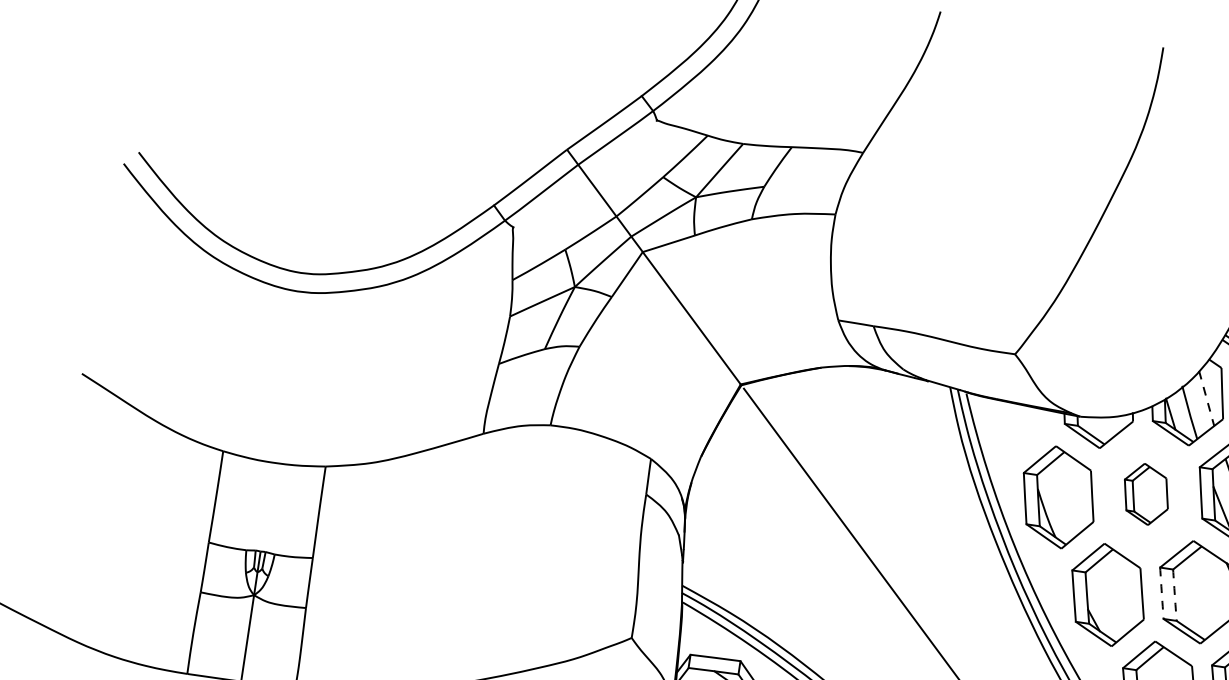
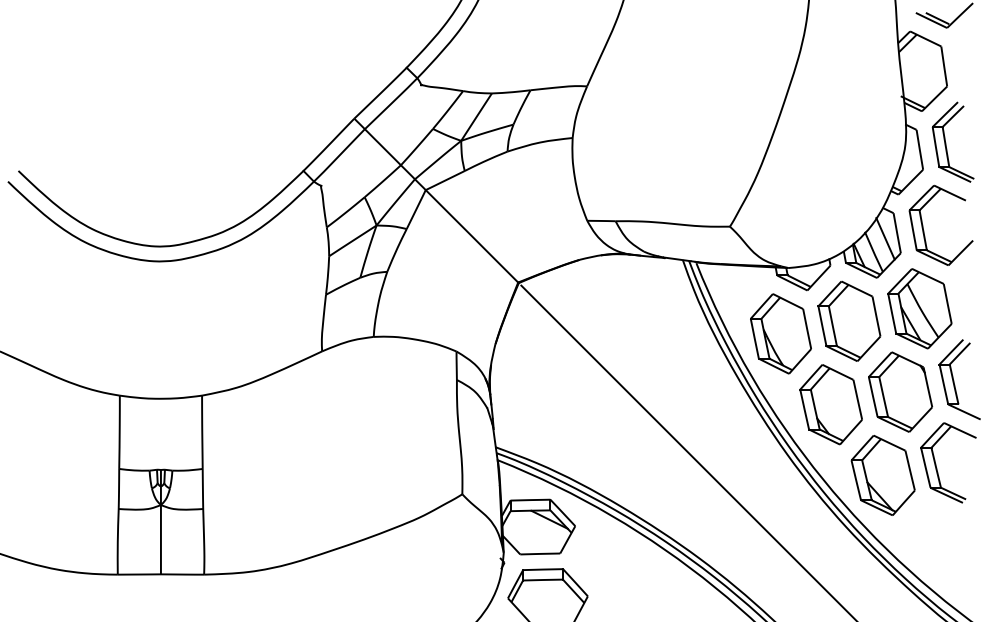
line: (1206, 398) -> (885, 238), dashed -> solid
part: (1146, 493) -> (849, 320), size x1.67
arc: (1162, 593) -> (873, 397), dashed -> solid
arc: (1174, 595) -> (883, 397), dashed -> solid

